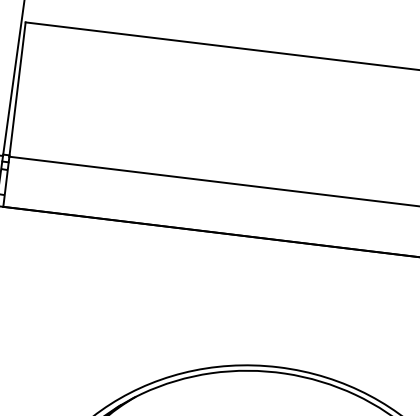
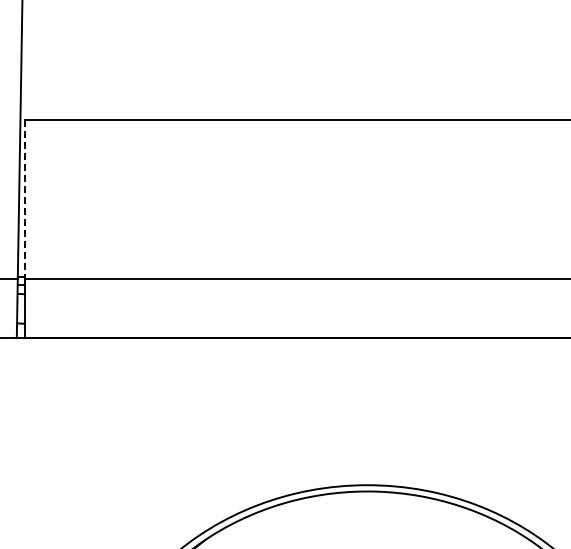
line: (17, 89) -> (25, 199), solid -> dashed

